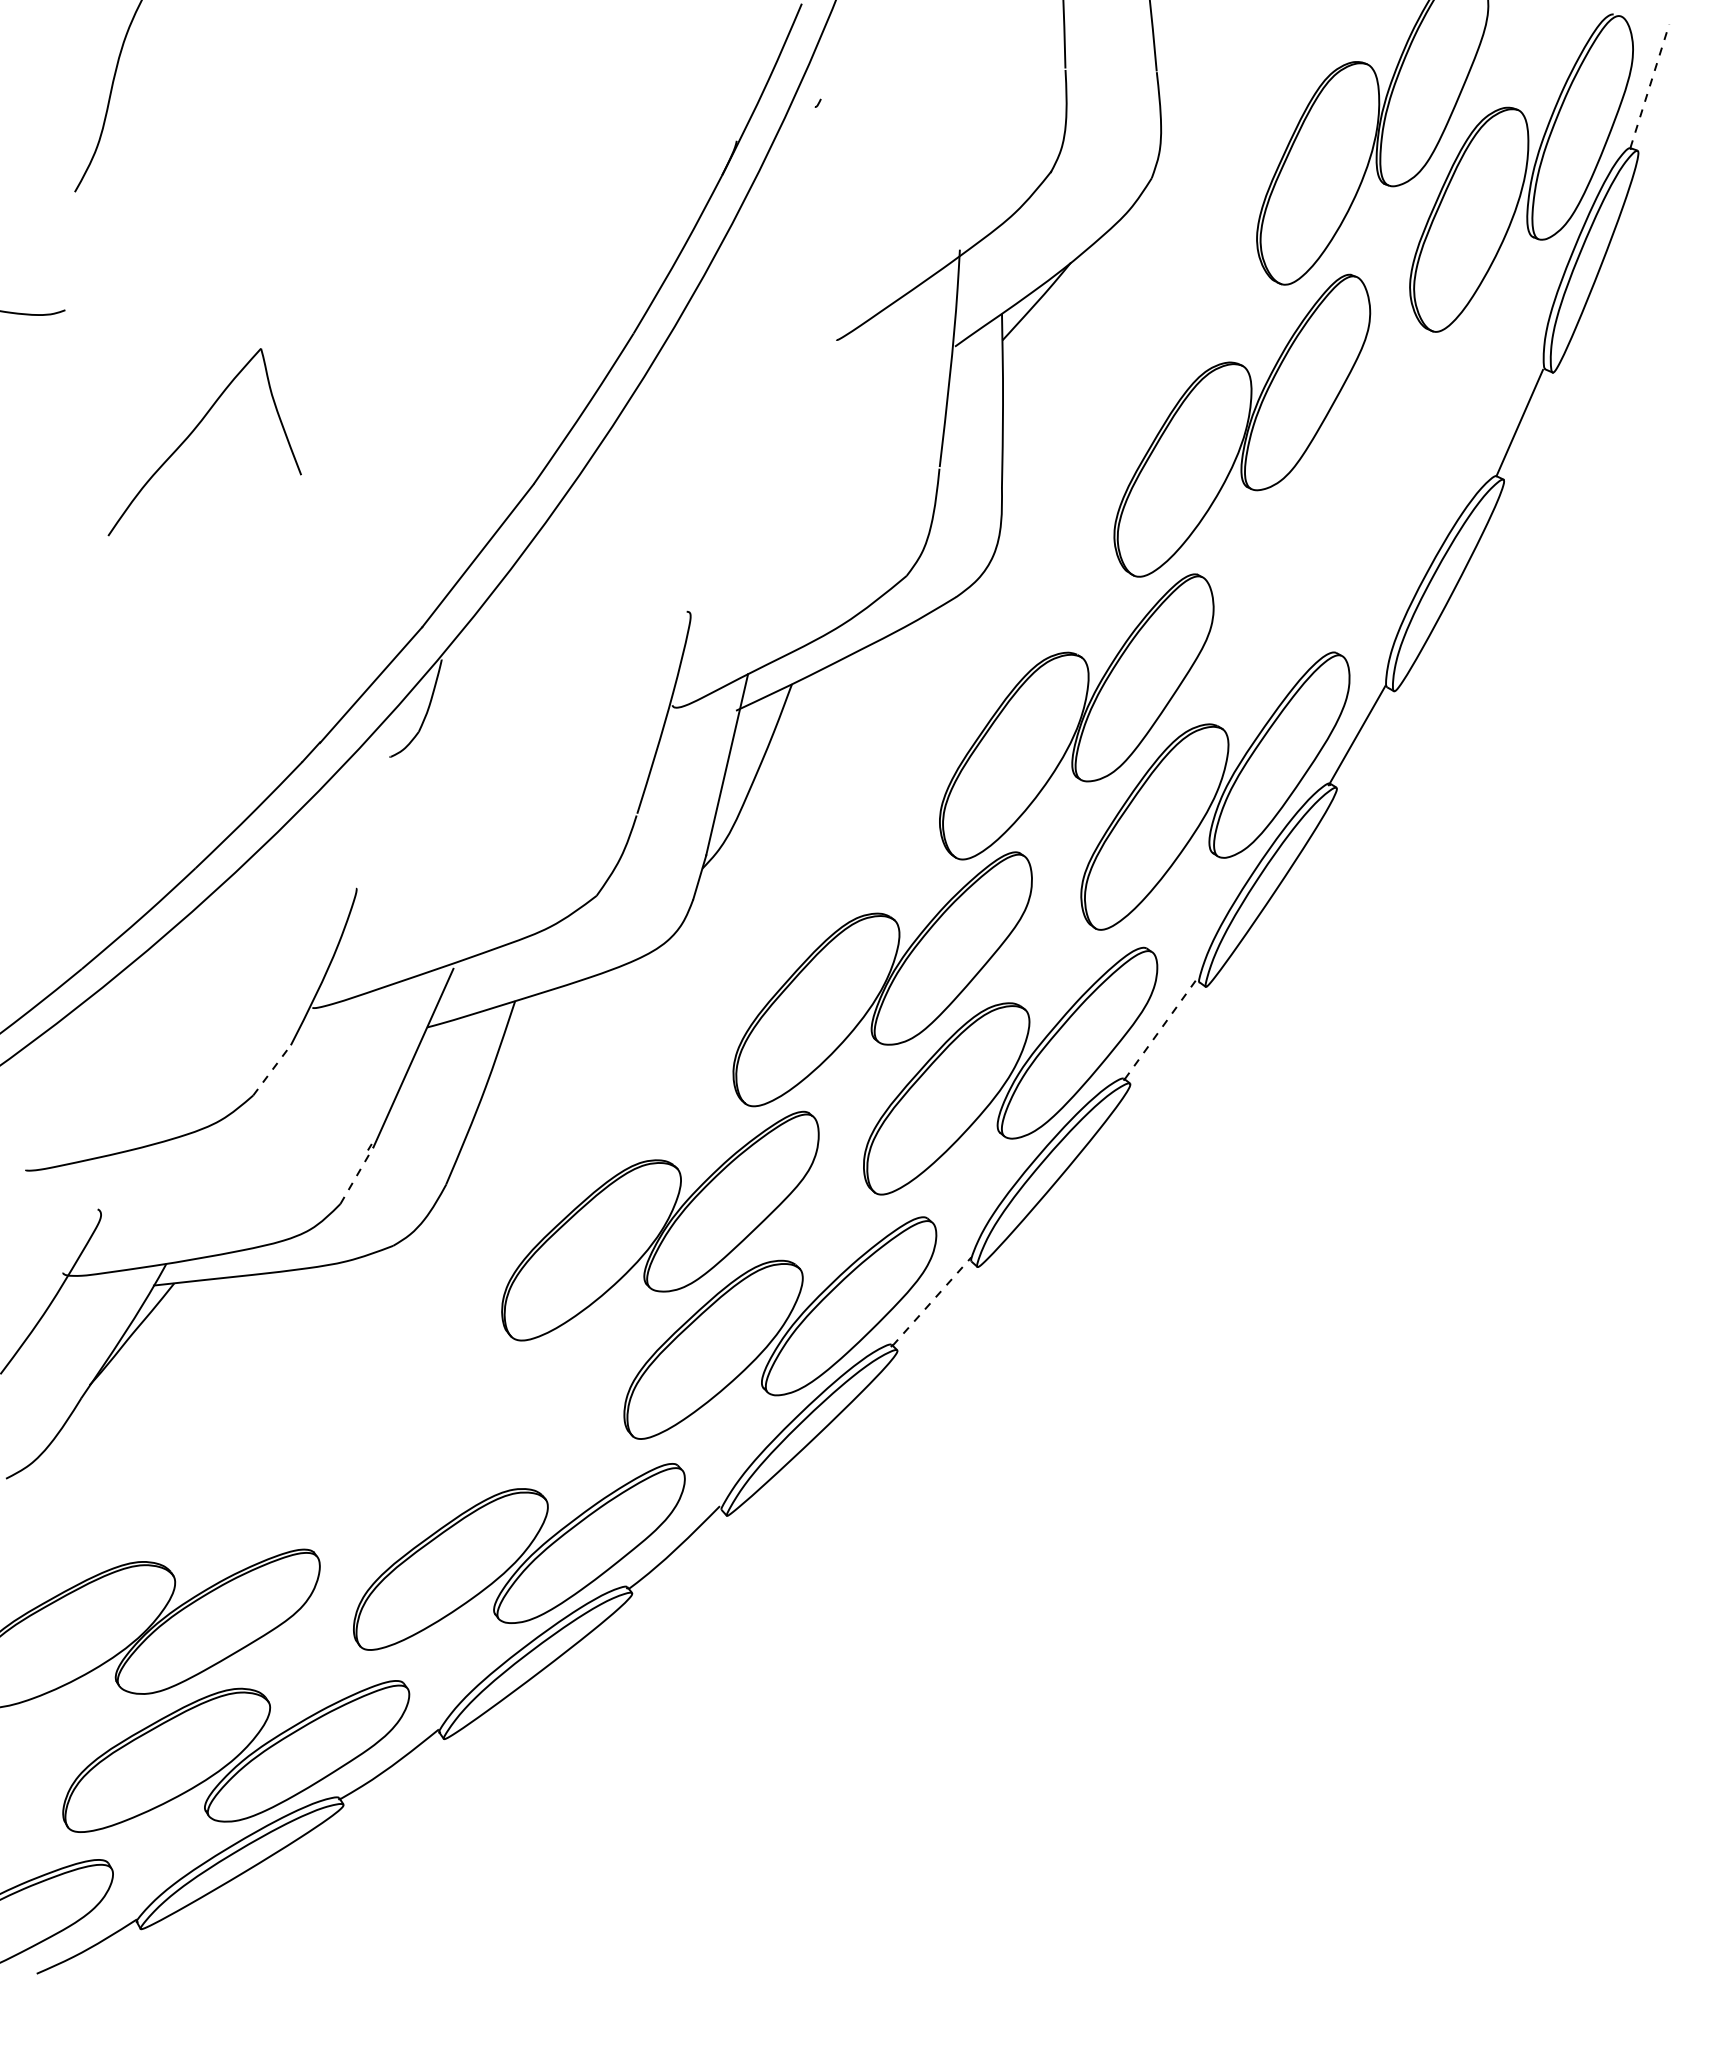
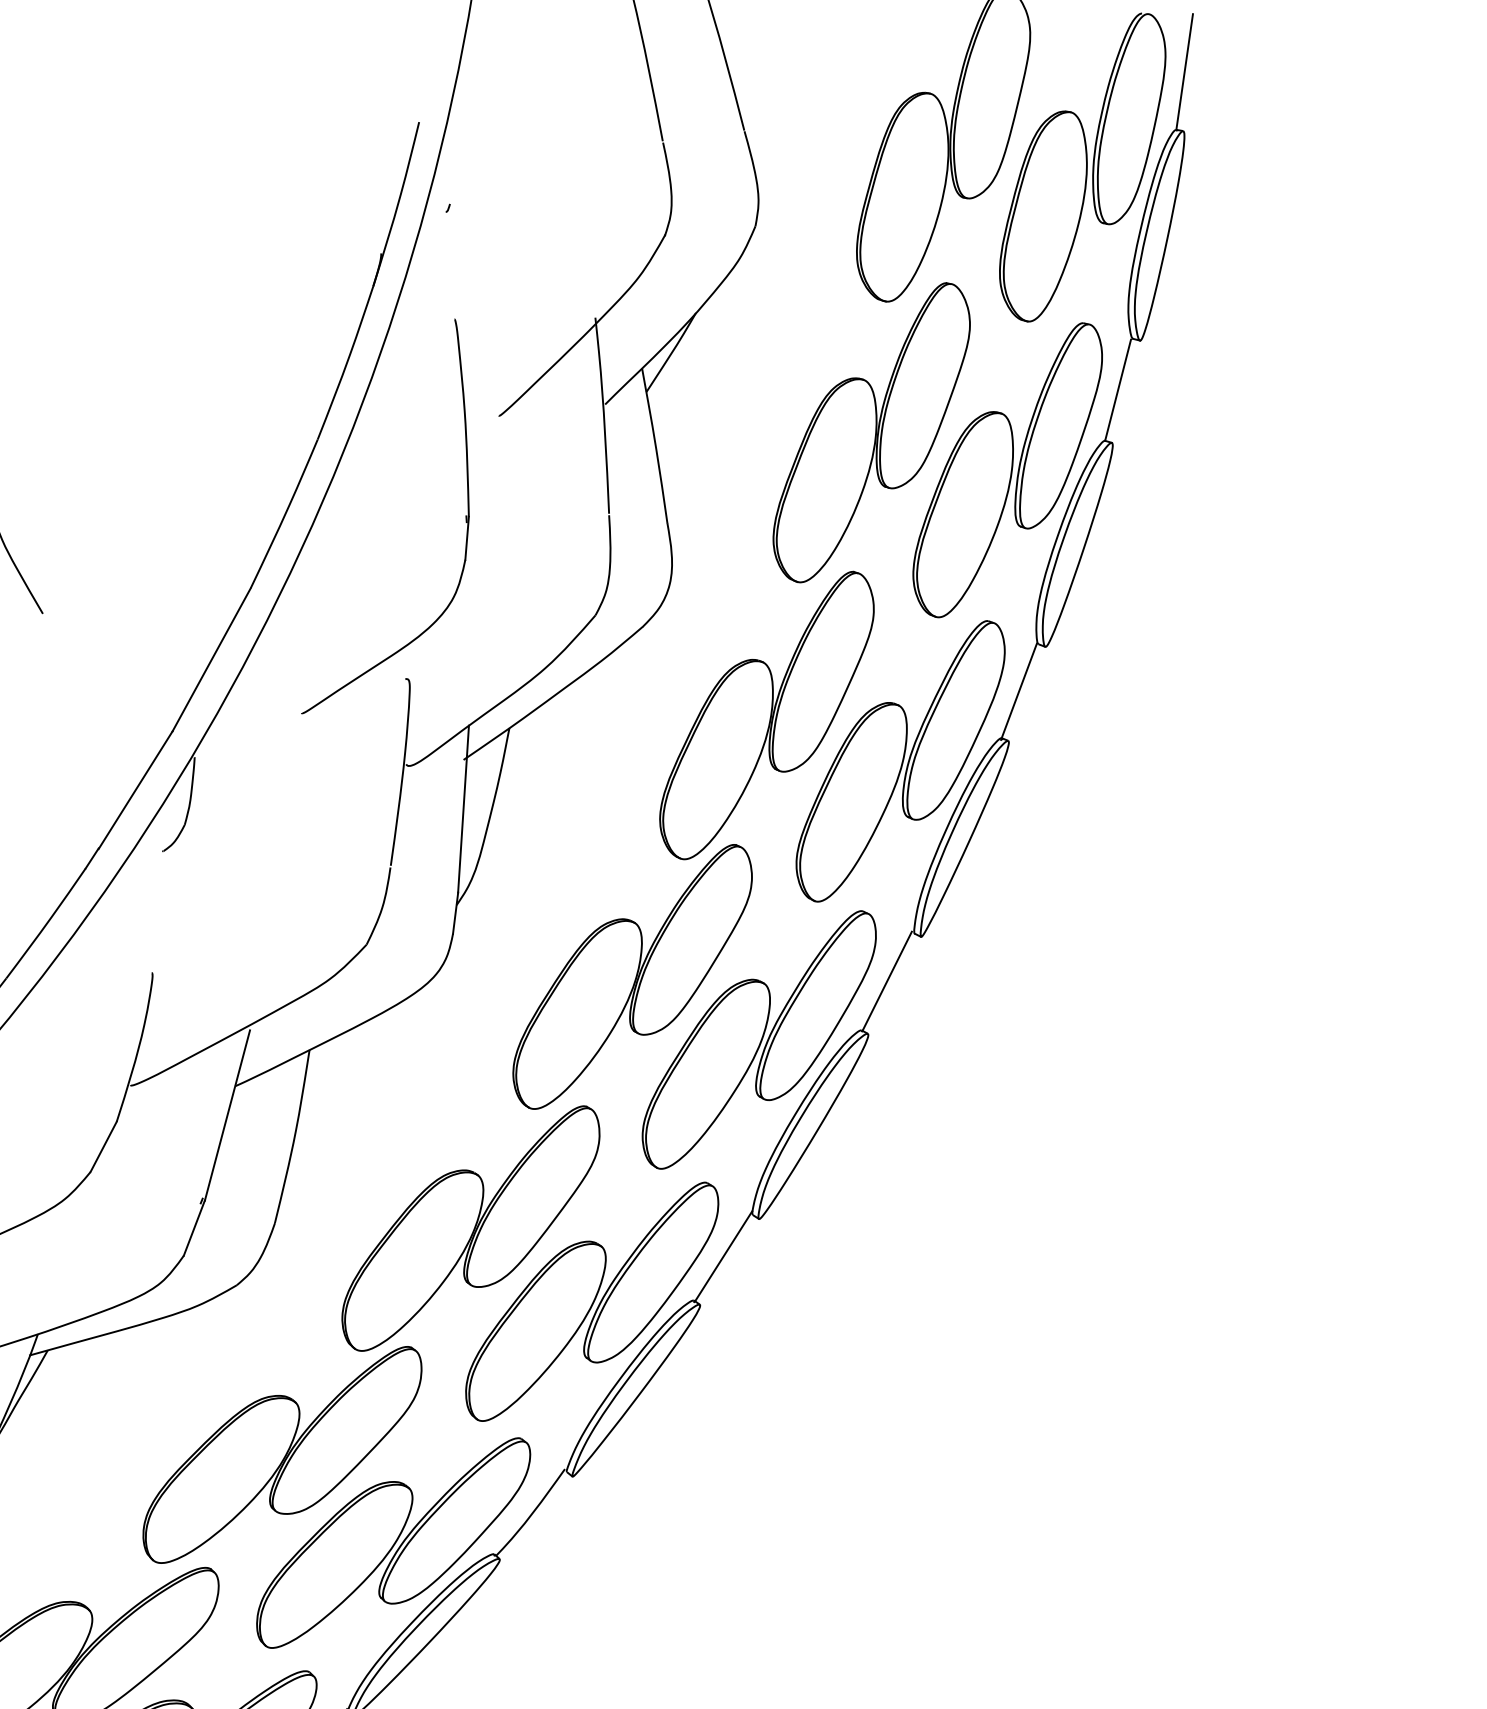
line: (1649, 86) -> (1184, 72), dashed -> solid
part: (781, 445) -> (465, 517), added
part: (1385, 491) -> (1008, 470), added
line: (1160, 1029) -> (887, 981), dashed -> solid
line: (272, 1069) -> (103, 1146), dashed -> solid
line: (356, 1175) -> (193, 1228), dashed -> solid
line: (932, 1301) -> (724, 1256), dashed -> solid
part: (413, 1439) -> (283, 1454), added

